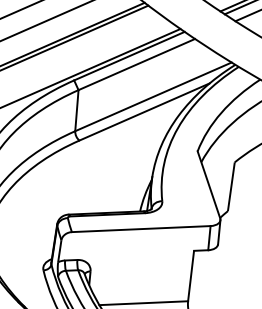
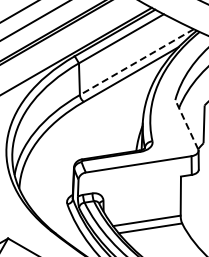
line: (152, 97) -> (136, 62), solid -> dashed
line: (208, 184) -> (186, 124), solid -> dashed

